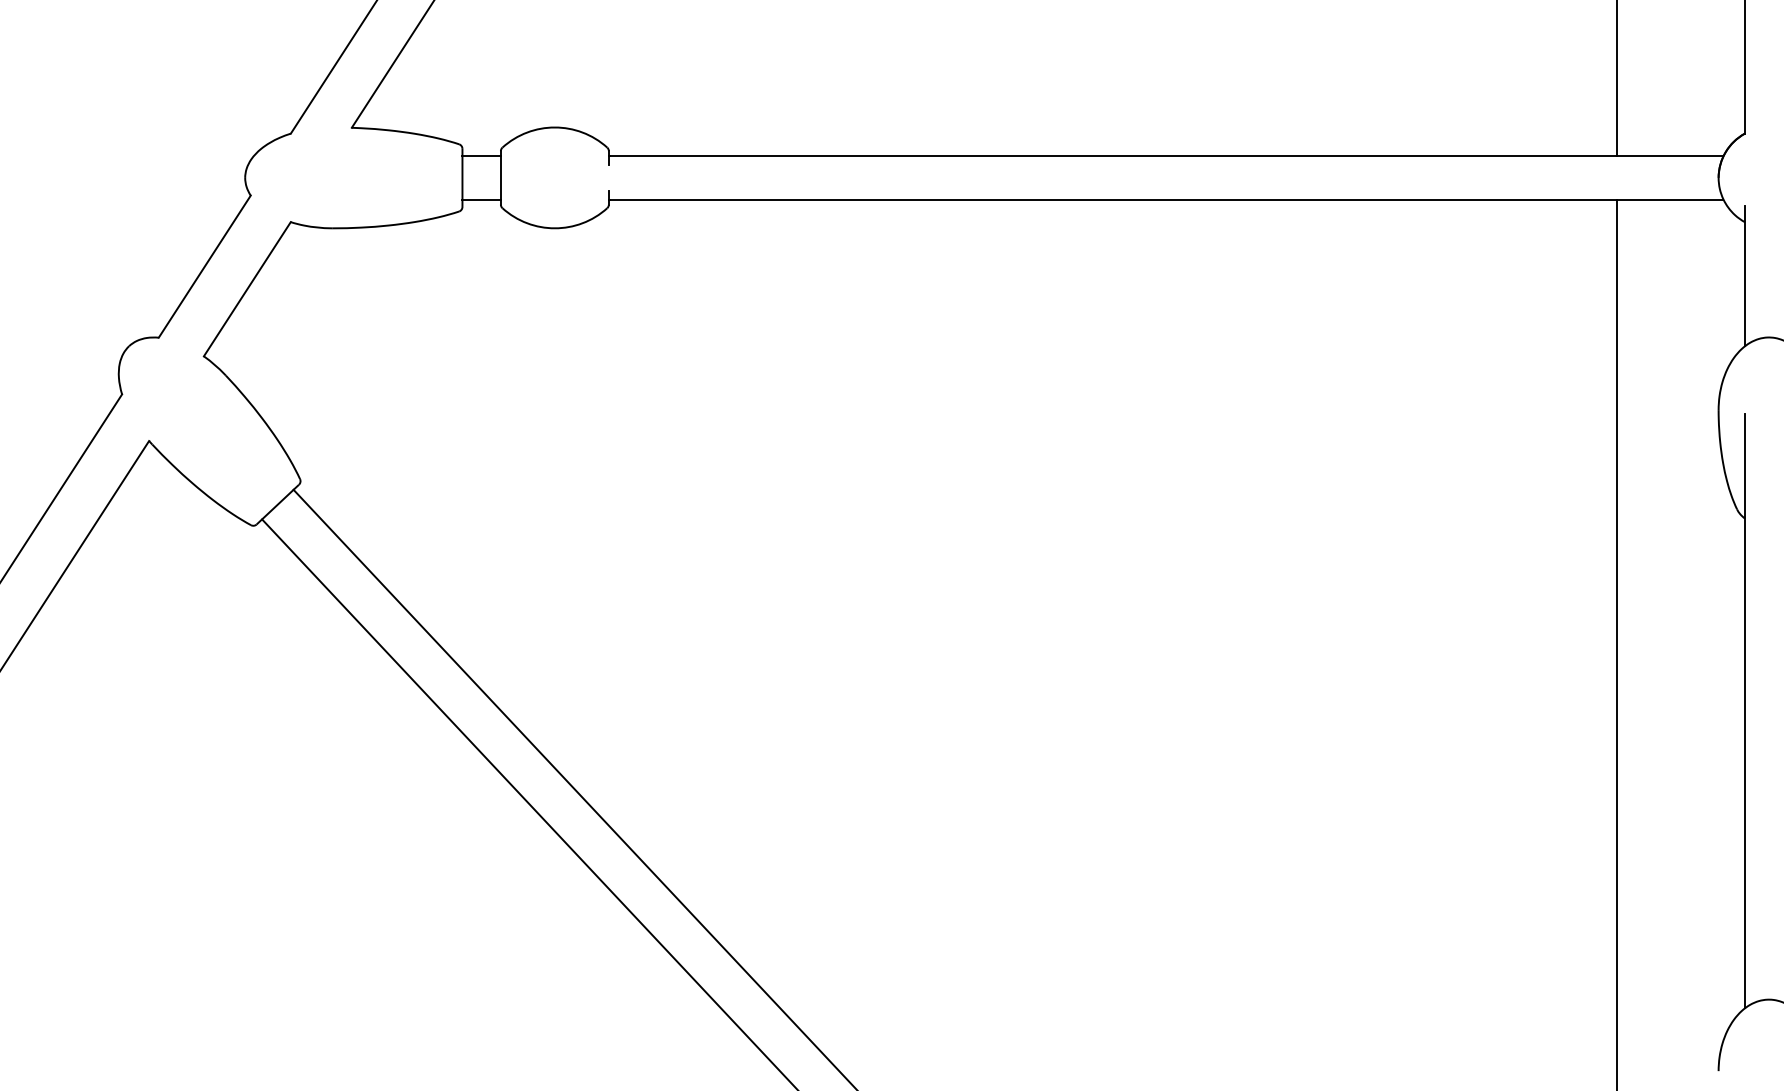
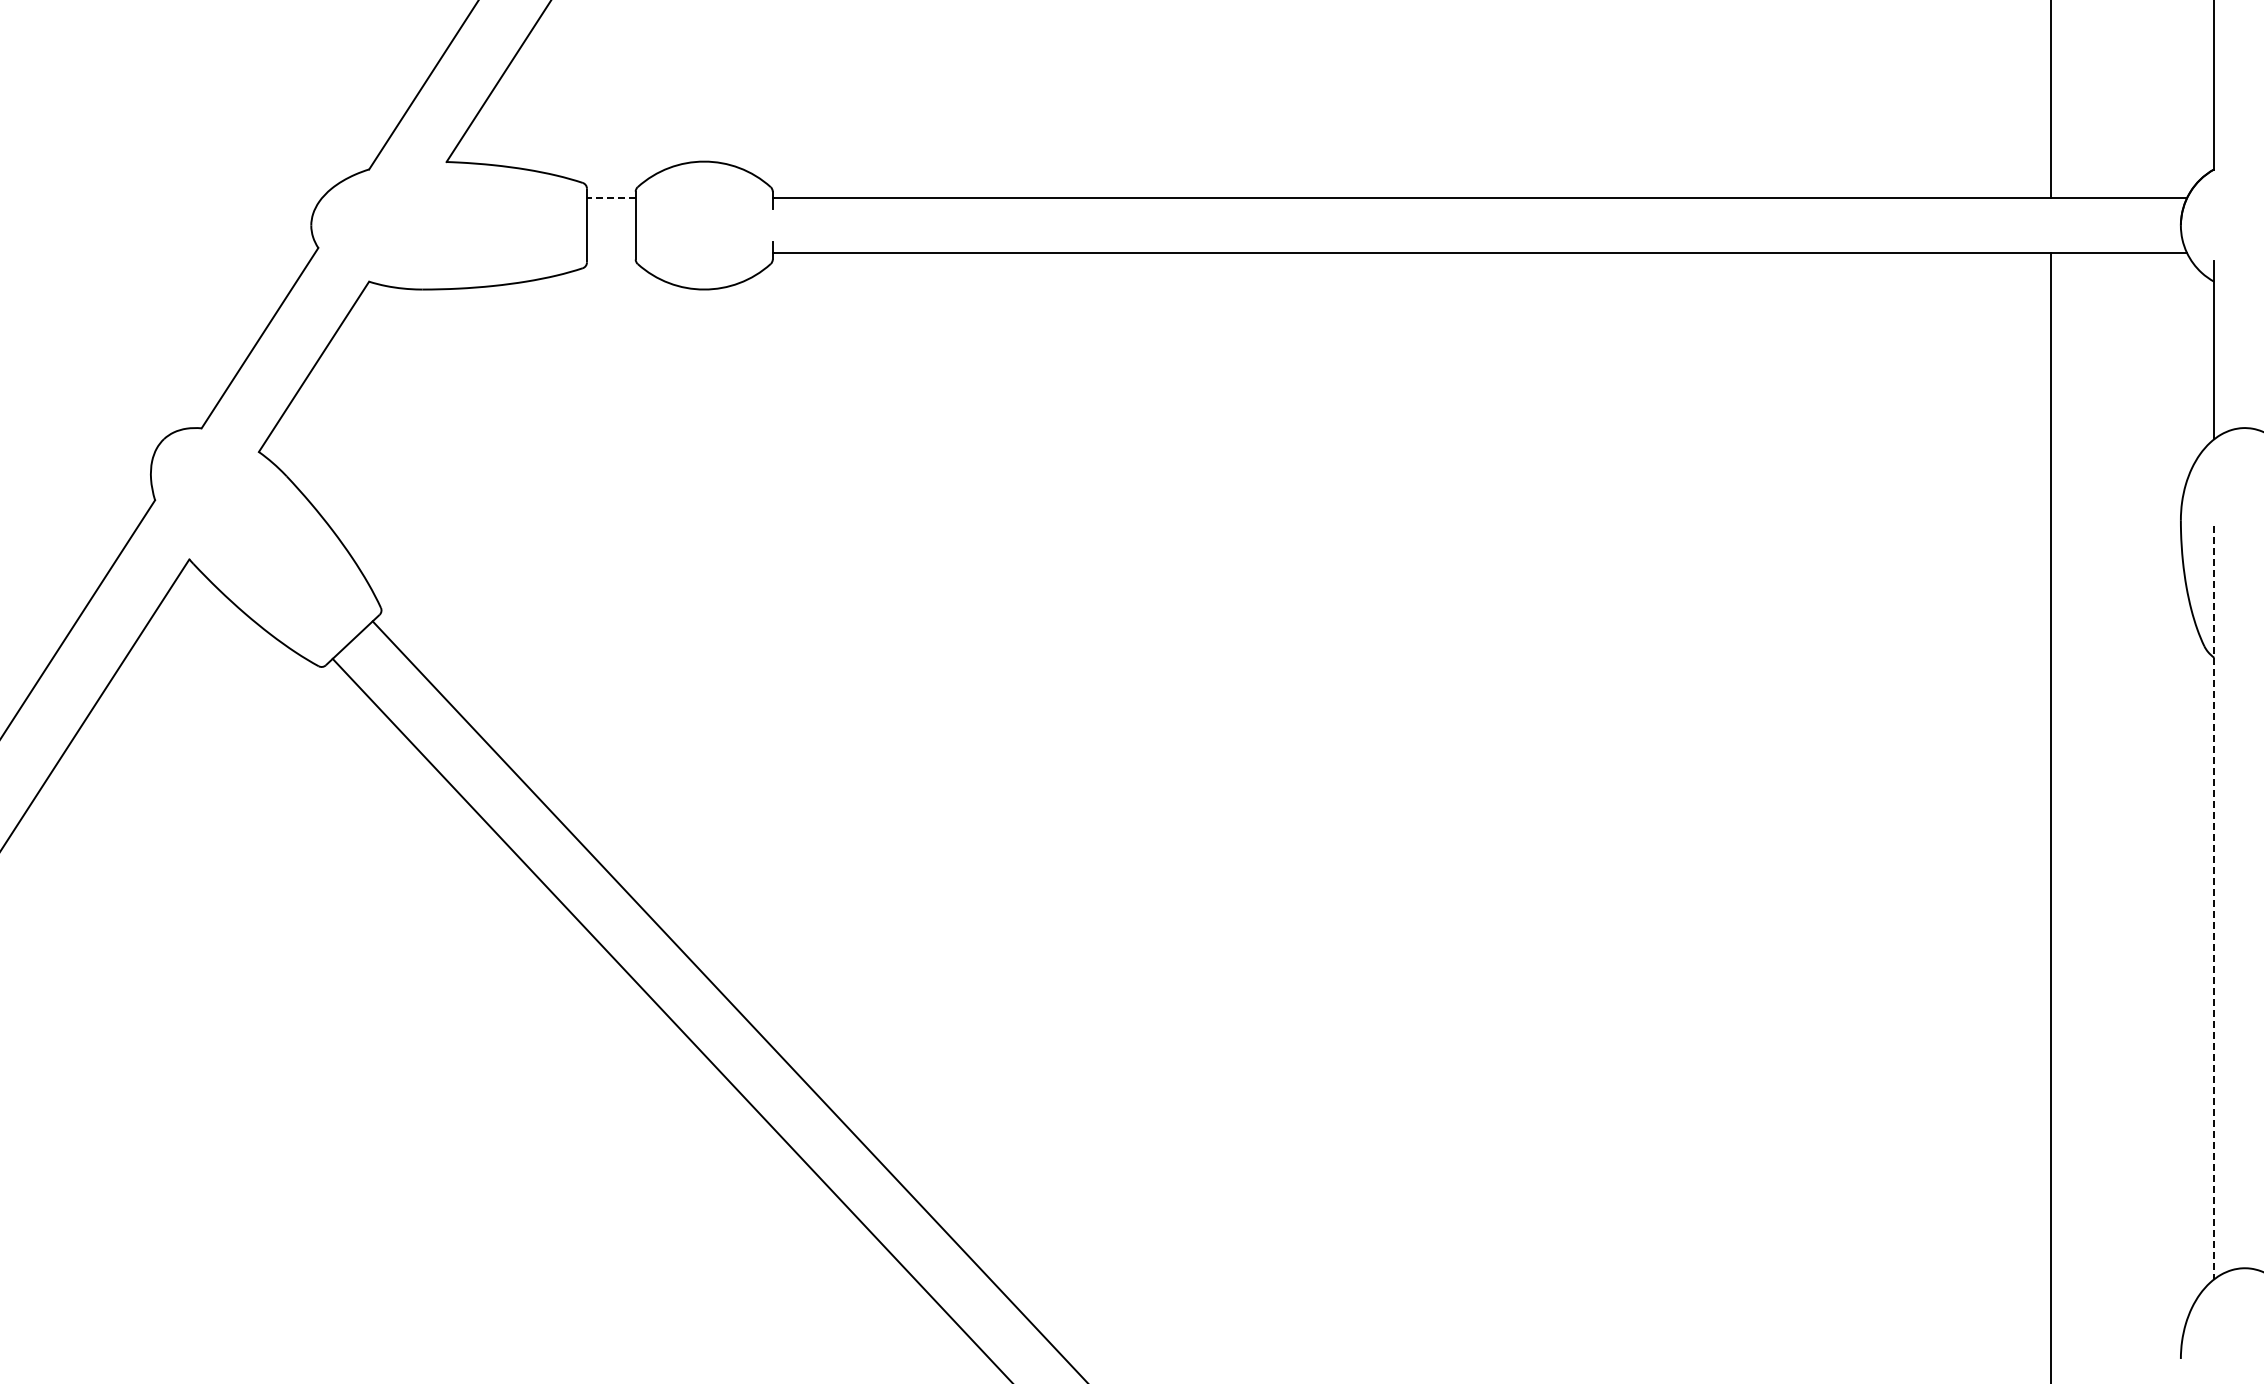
line: (481, 156) -> (610, 198), solid -> dashed
line: (481, 199) -> (610, 253), removed
line: (1745, 711) -> (2214, 902), solid -> dashed

